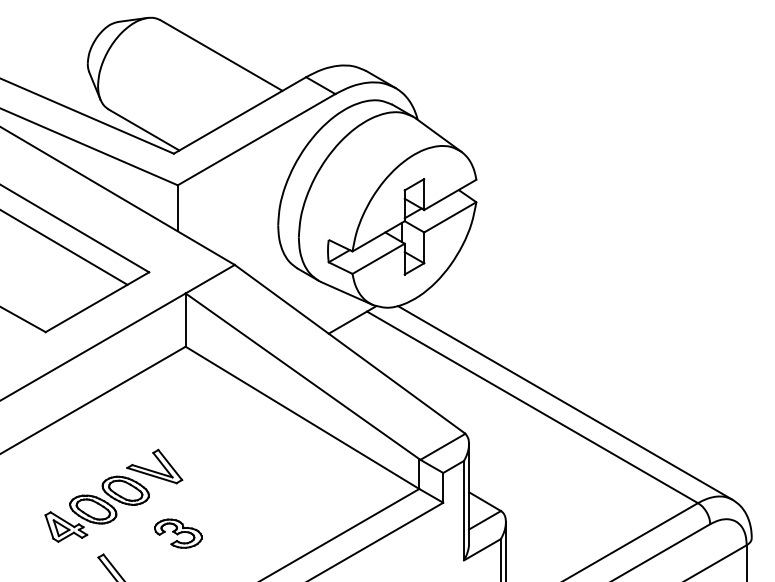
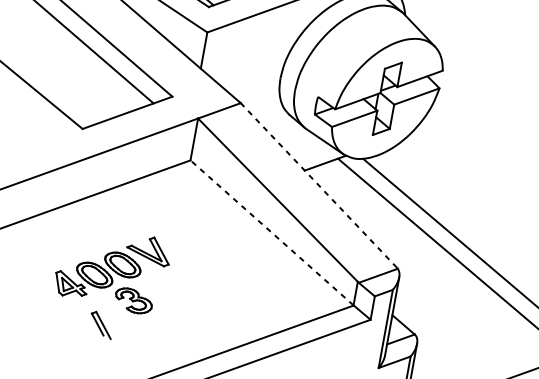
line: (349, 348) -> (318, 185), solid -> dashed
line: (302, 417) -> (272, 232), solid -> dashed
part: (178, 533) -> (133, 300), moved

